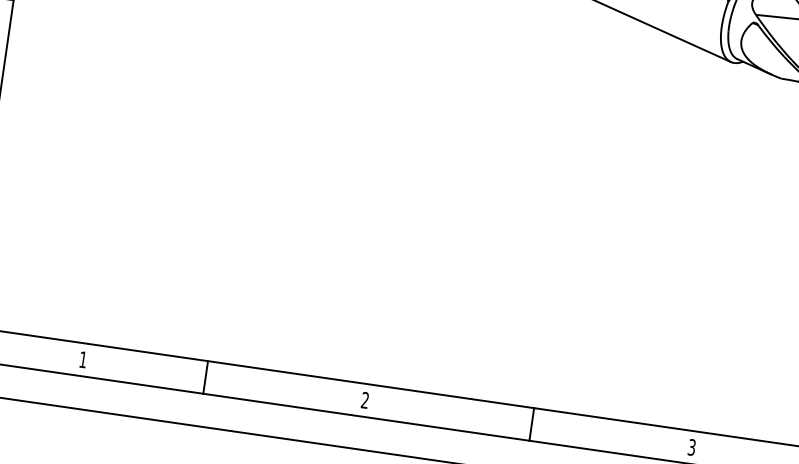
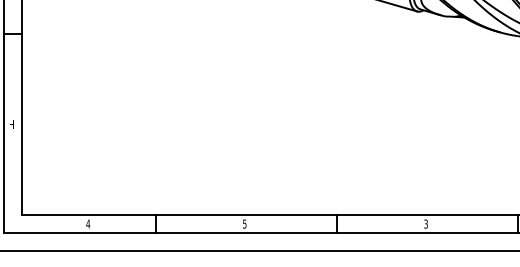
text: (83, 358) -> (88, 223), 1 -> 4
text: (364, 399) -> (244, 223), 2 -> 5

